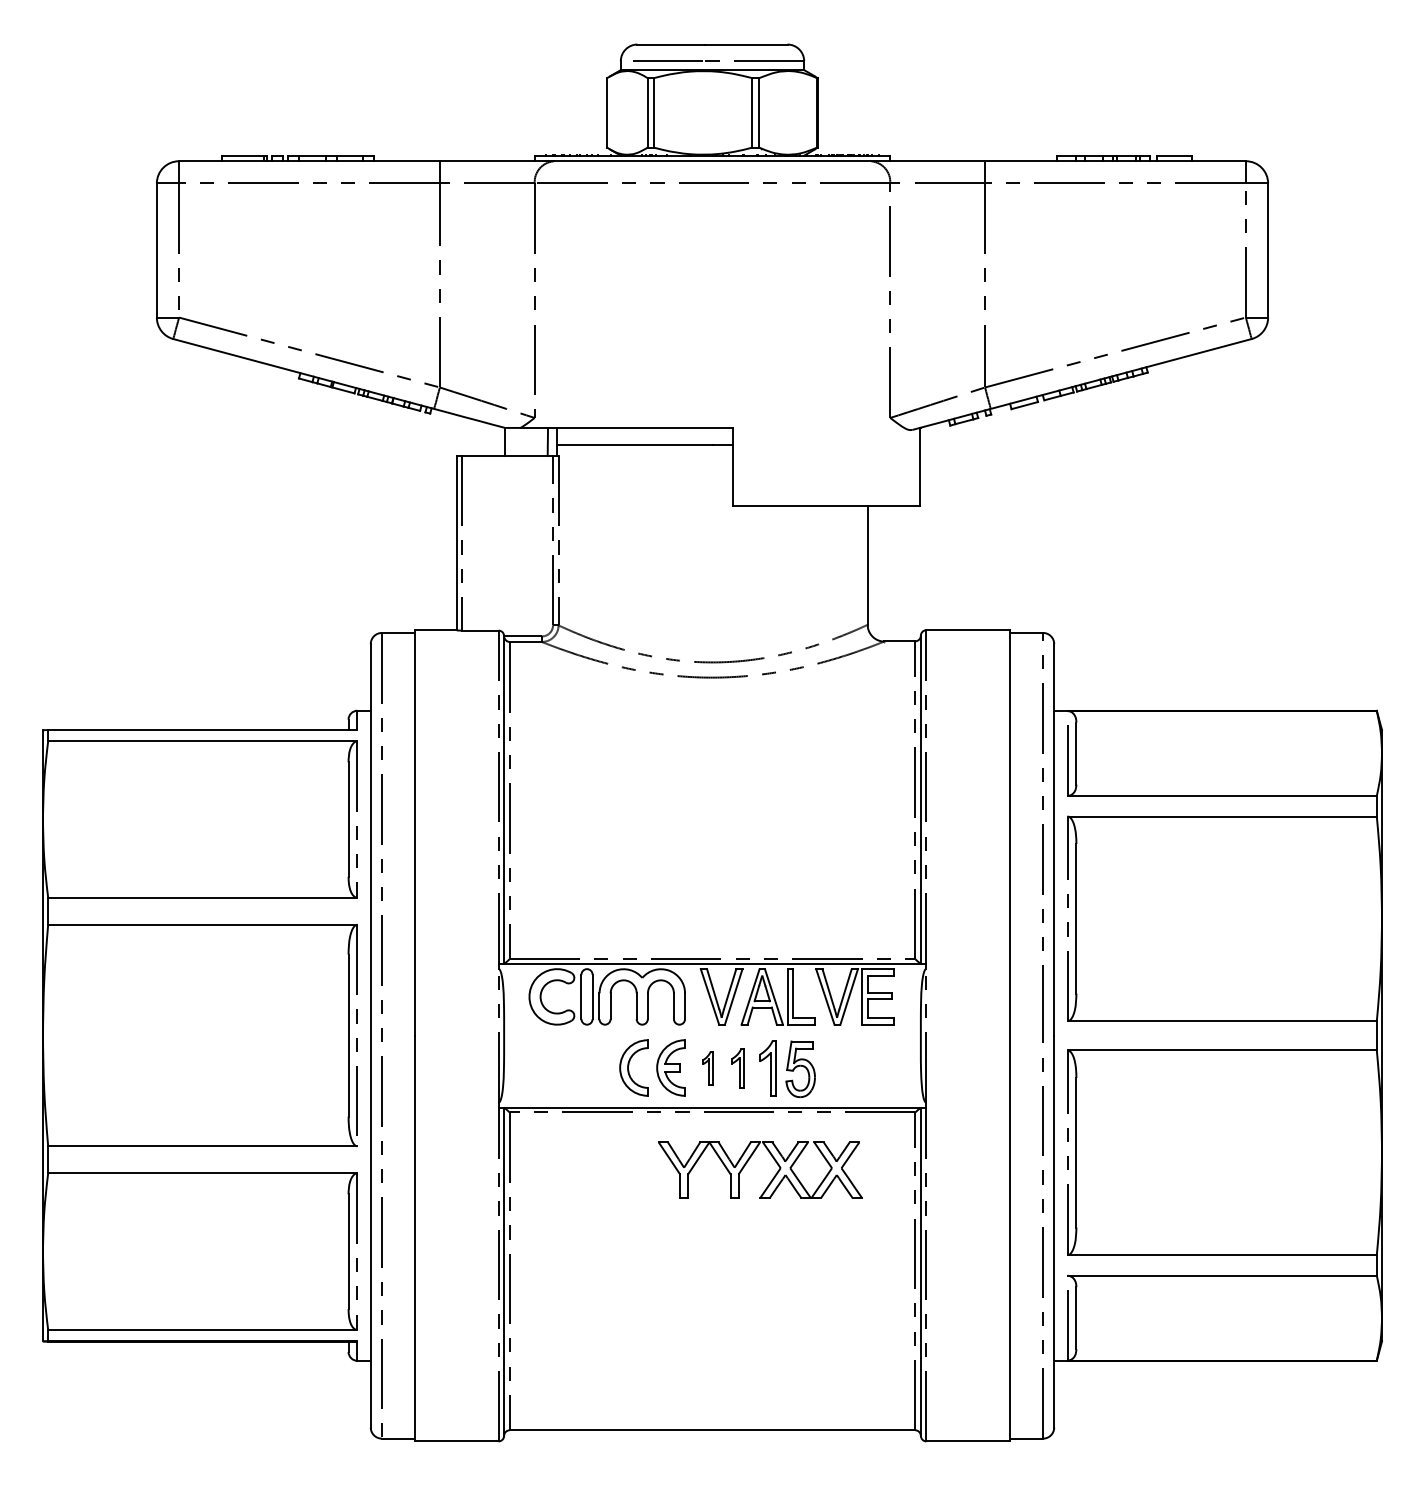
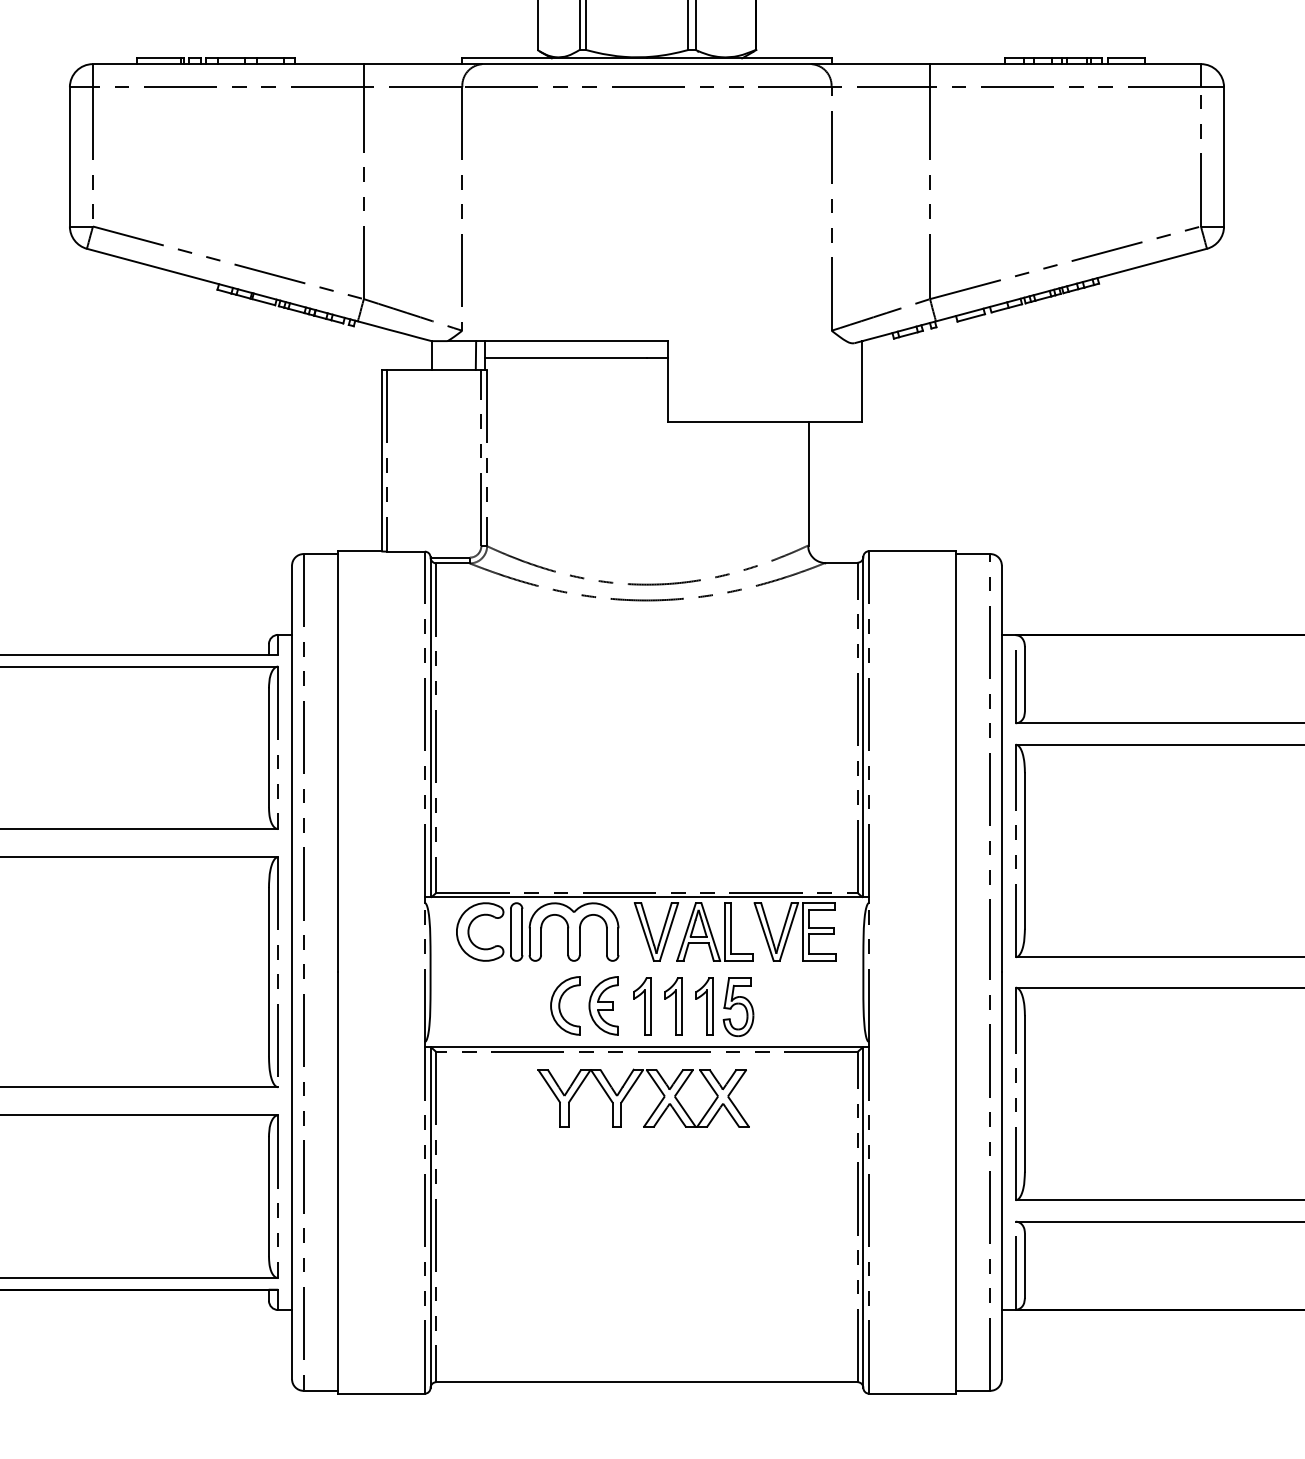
part: (707, 1068) -> (641, 1006), size x1.67
part: (737, 1068) -> (672, 1006), size x1.43
part: (749, 1160) -> (632, 1088), moved

